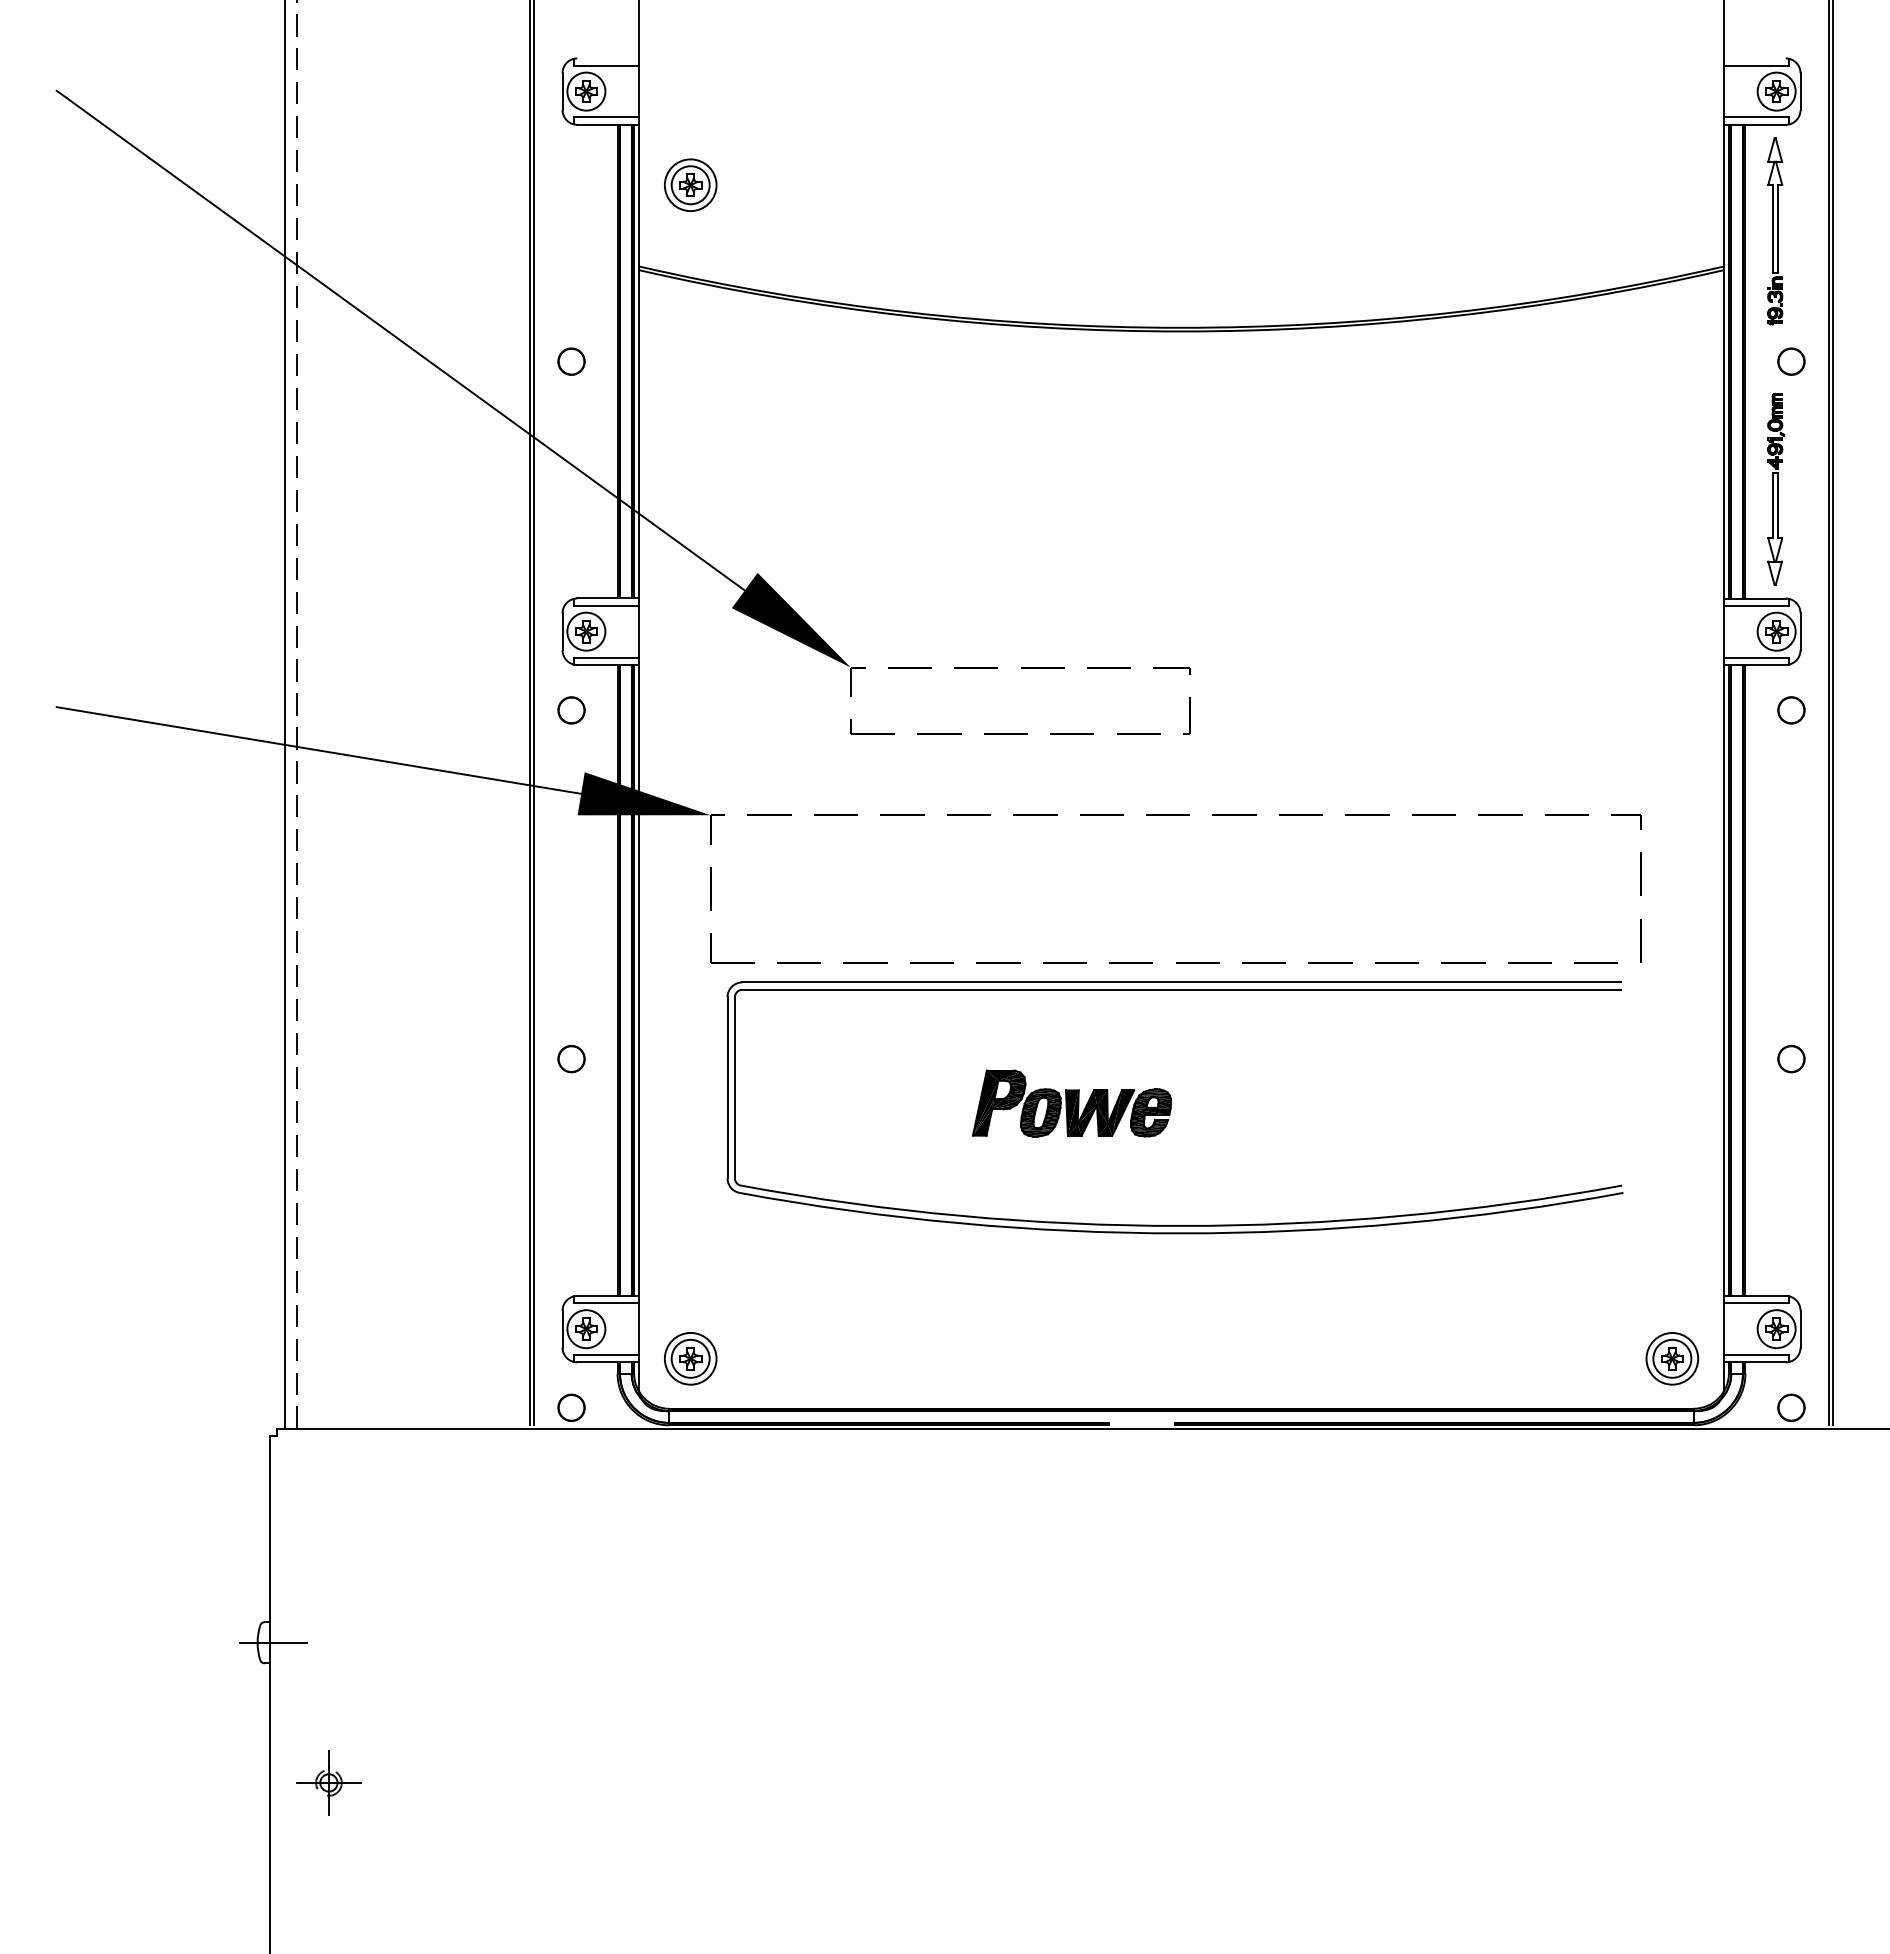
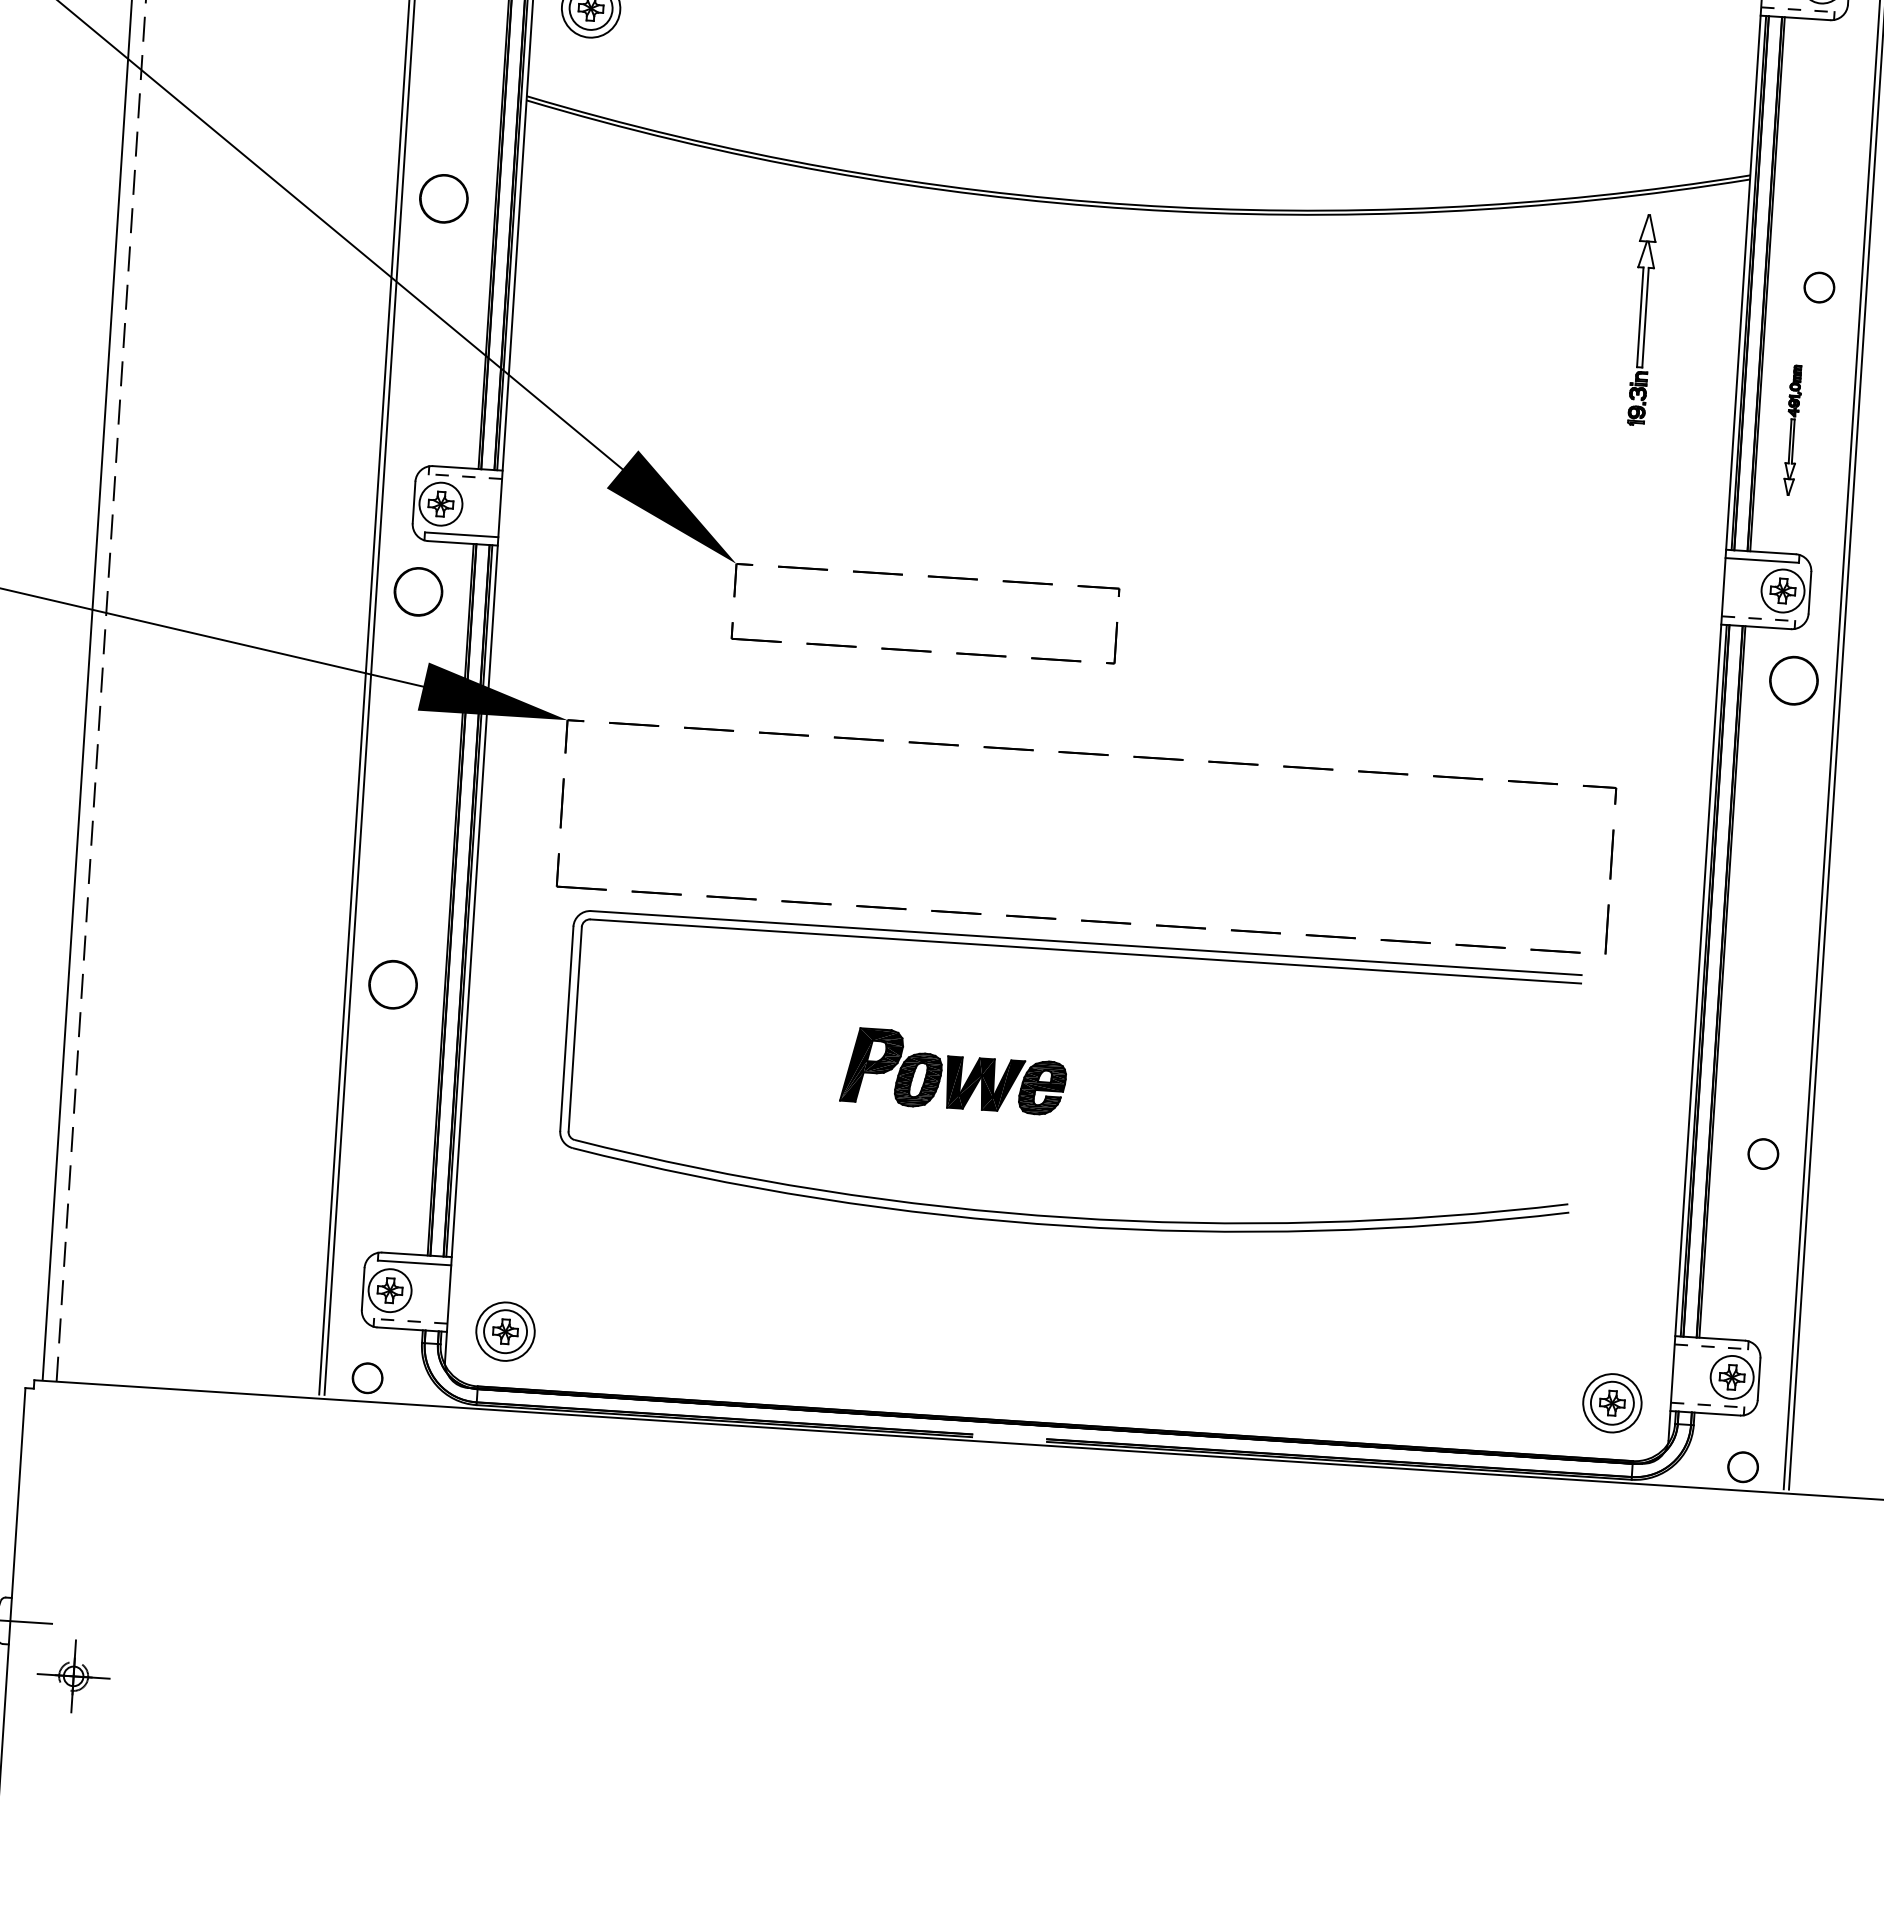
line: (1756, 117) -> (1797, 9), solid -> dashed
part: (1775, 231) -> (1642, 320), moved
circle: (571, 361) -> (443, 198), size x1.6
part: (1776, 488) -> (1793, 429), size x0.6
line: (606, 605) -> (465, 476), solid -> dashed
line: (1756, 657) -> (1758, 618), solid -> dashed
circle: (571, 710) -> (418, 591), size x1.6
circle: (1791, 710) -> (1794, 680), size x1.6
circle: (571, 1059) -> (392, 985), size x1.6
circle: (1791, 1059) -> (1763, 1154), moved
line: (1756, 1303) -> (1711, 1347), solid -> dashed
line: (606, 1355) -> (410, 1321), solid -> dashed
line: (1756, 1355) -> (1707, 1405), solid -> dashed
part: (328, 1782) -> (73, 1675), moved

